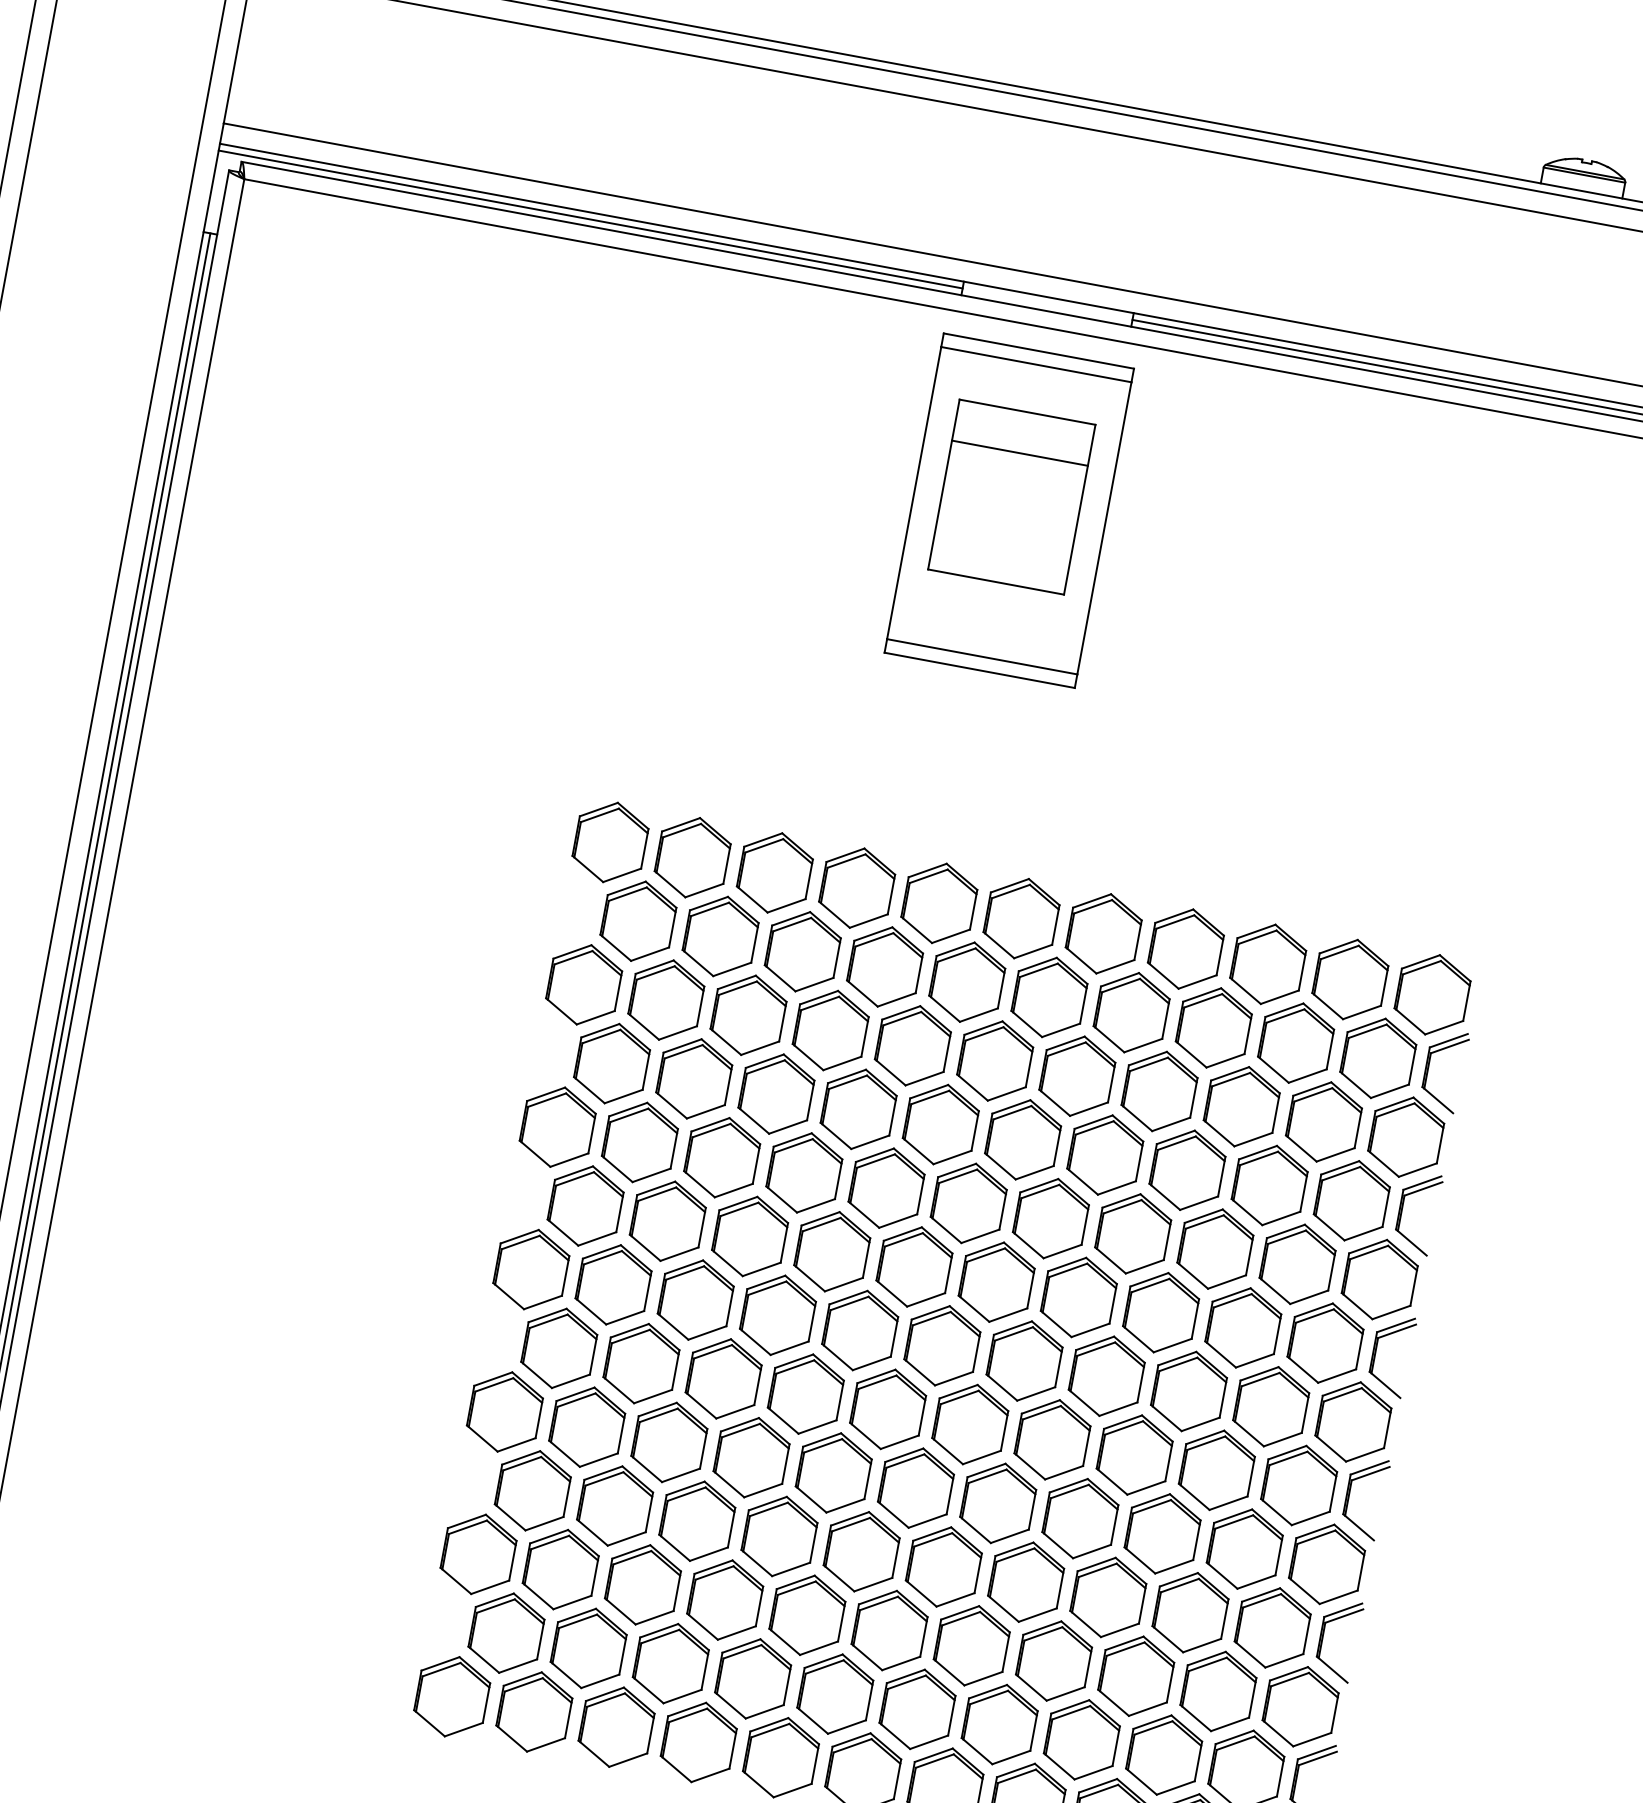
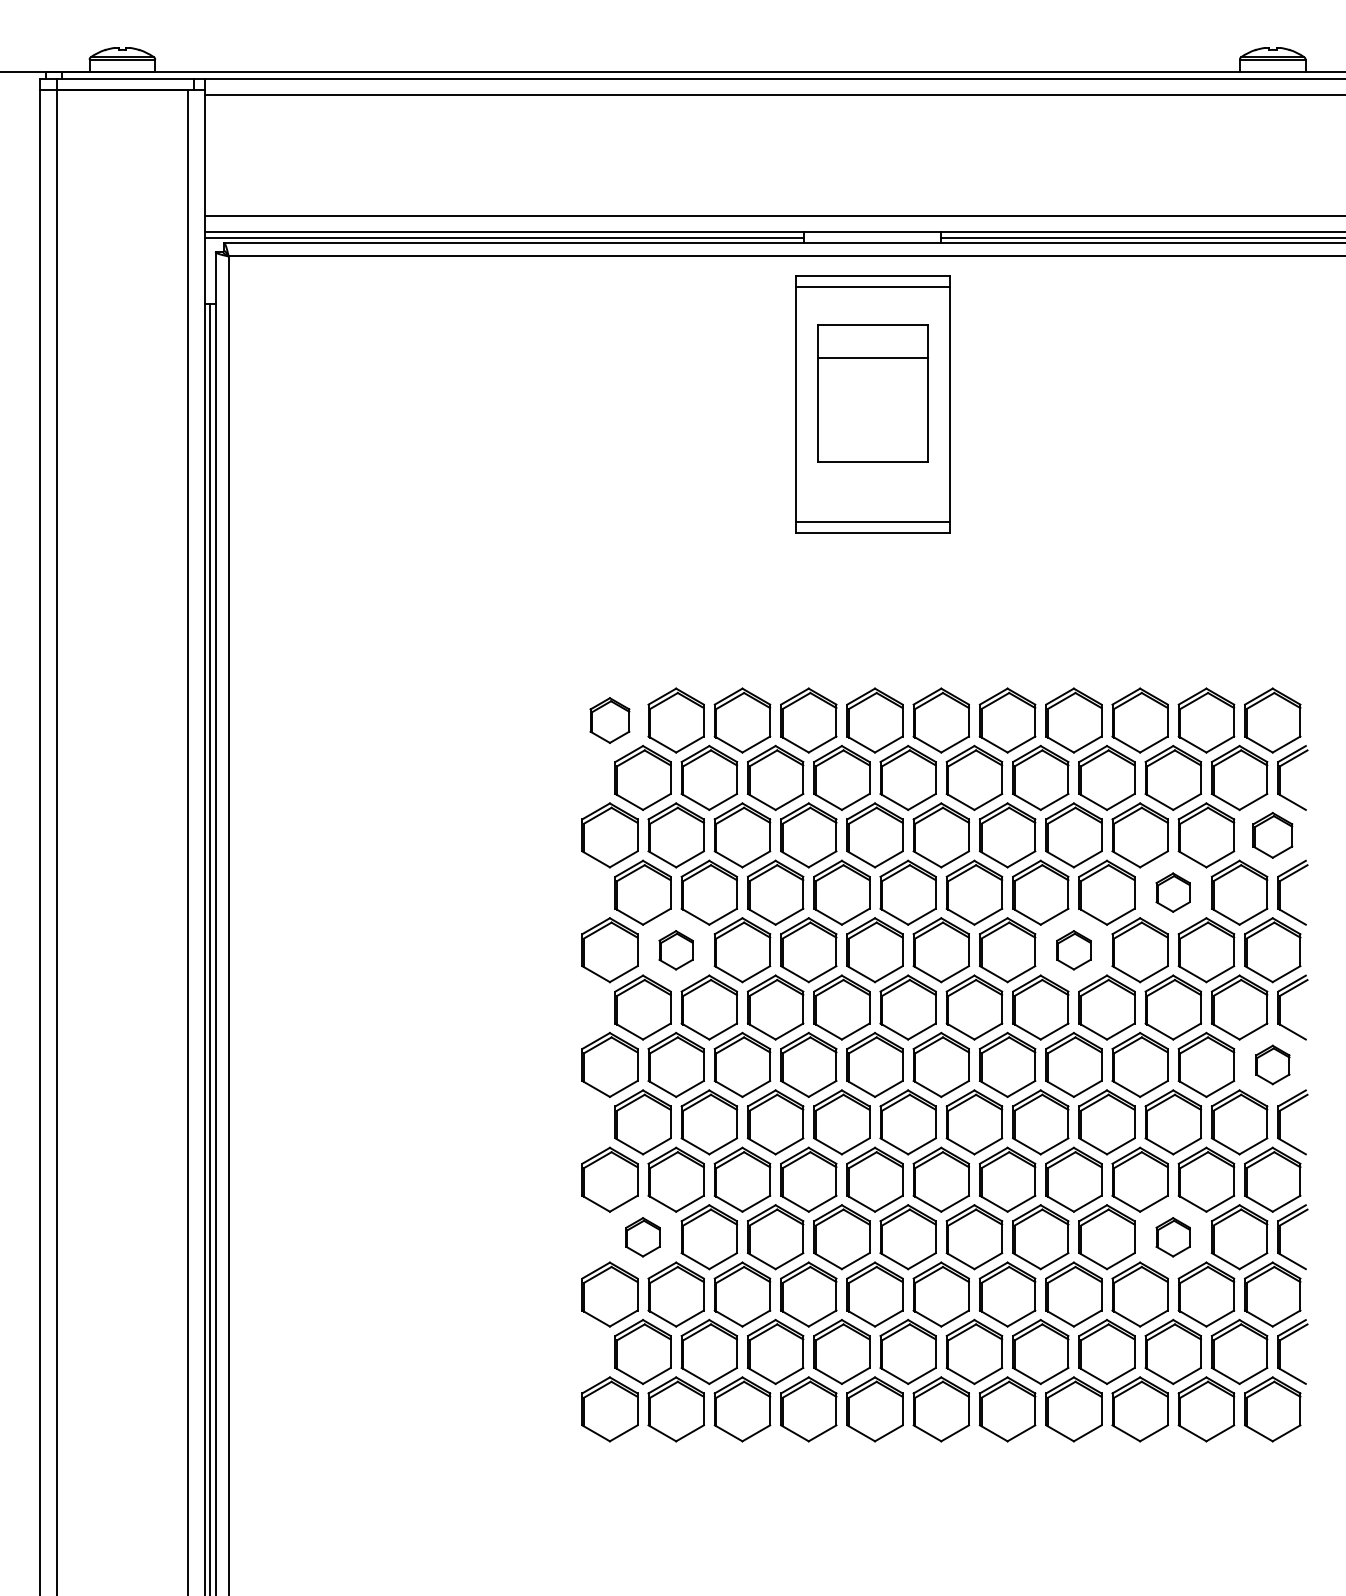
part: (610, 842) -> (609, 720), size x0.7
part: (1405, 1137) -> (1272, 835), size x0.7
part: (638, 1142) -> (675, 950), size x0.6
part: (1268, 1185) -> (1172, 892), size x0.6
part: (1132, 1234) -> (1073, 950), size x0.6
part: (1353, 1421) -> (1272, 1064), size x0.6
part: (532, 1491) -> (642, 1237), size x0.6
part: (1189, 1612) -> (1172, 1237), size x0.6

